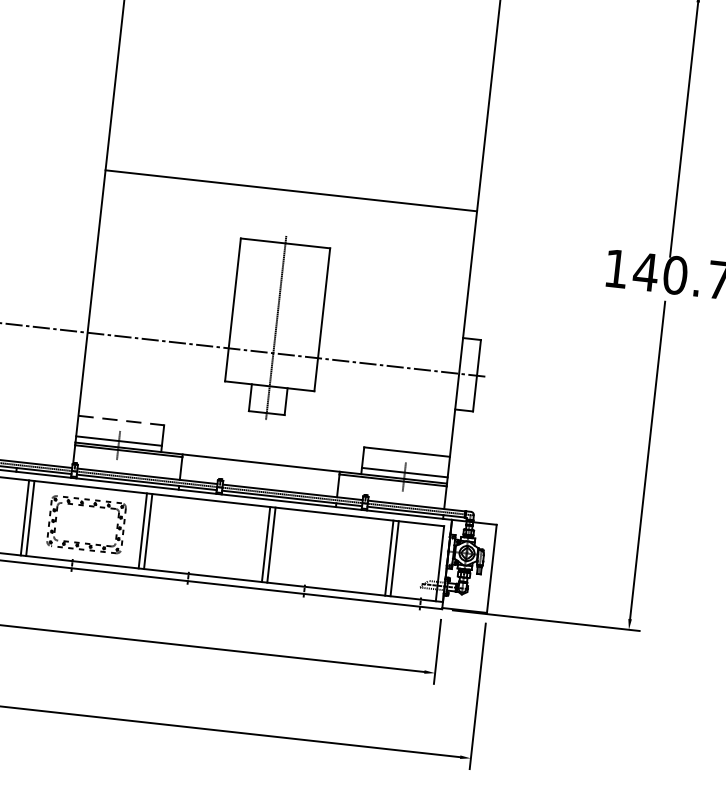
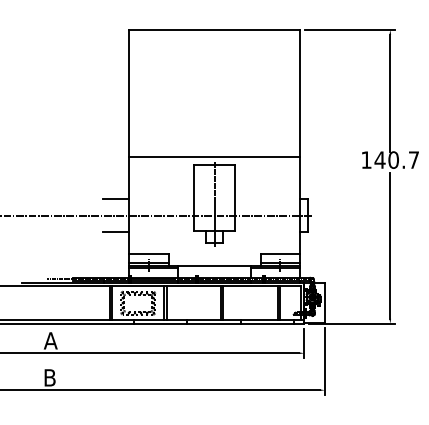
line: (291, 189) -> (214, 156), moved
line: (62, 294) -> (115, 199), added
line: (54, 365) -> (115, 232), added
line: (120, 421) -> (148, 254), dashed -> solid

